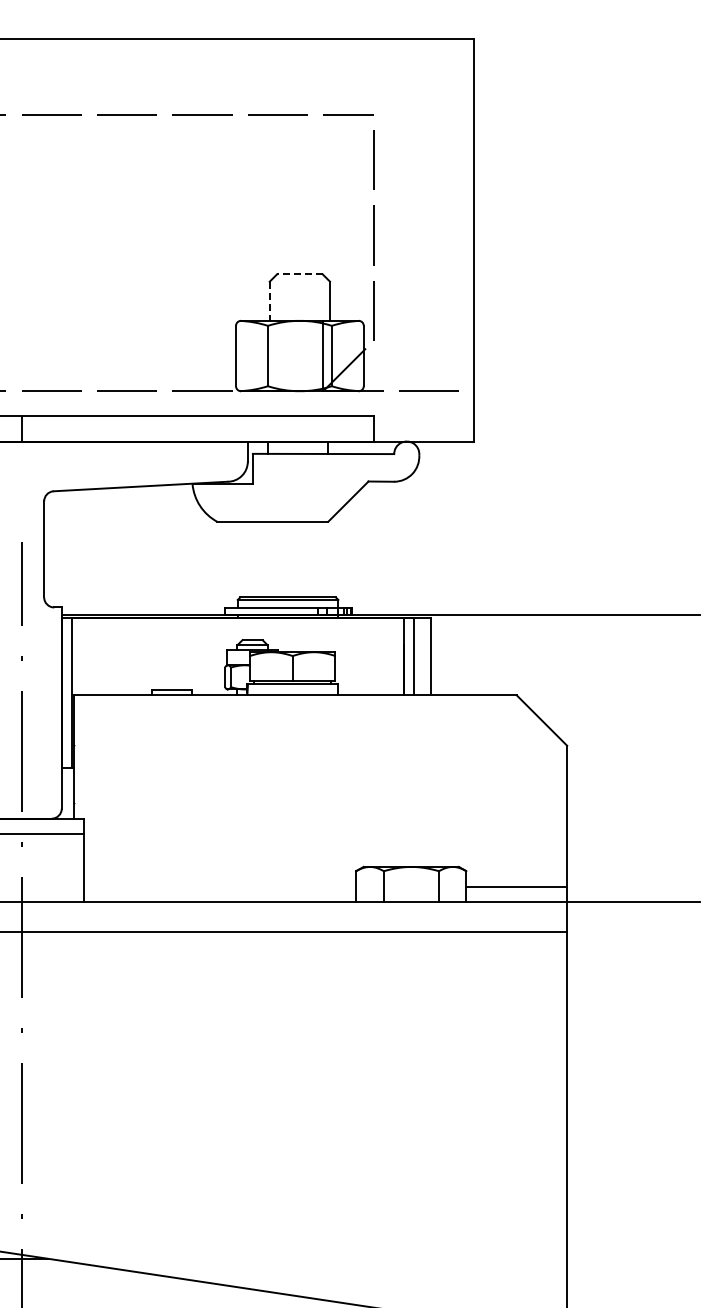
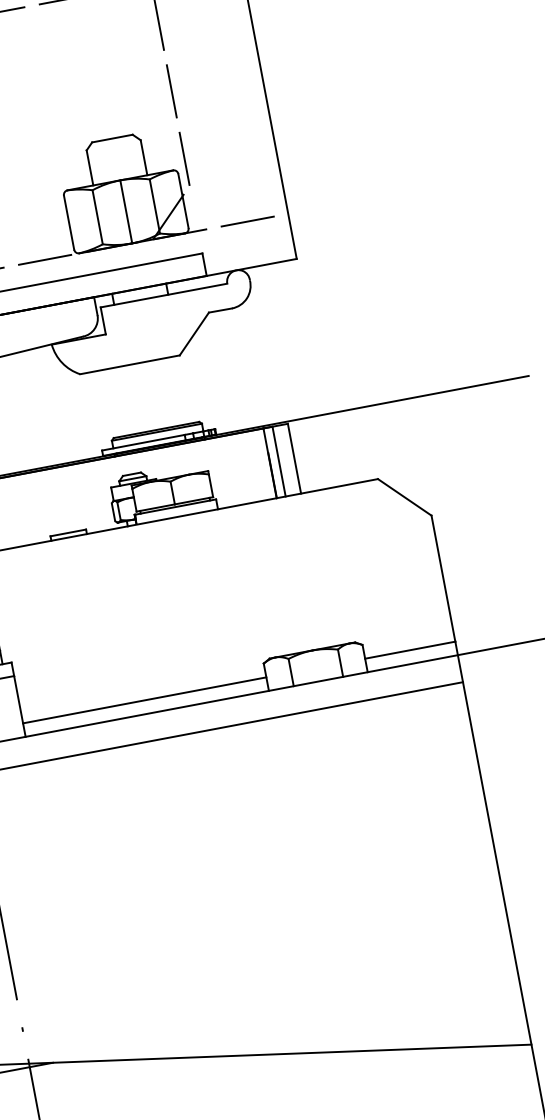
line: (299, 274) -> (112, 138), dashed -> solid
line: (269, 301) -> (89, 168), dashed -> solid
line: (322, 355) -> (125, 211), moved
line: (220, 886) -> (144, 700), added

